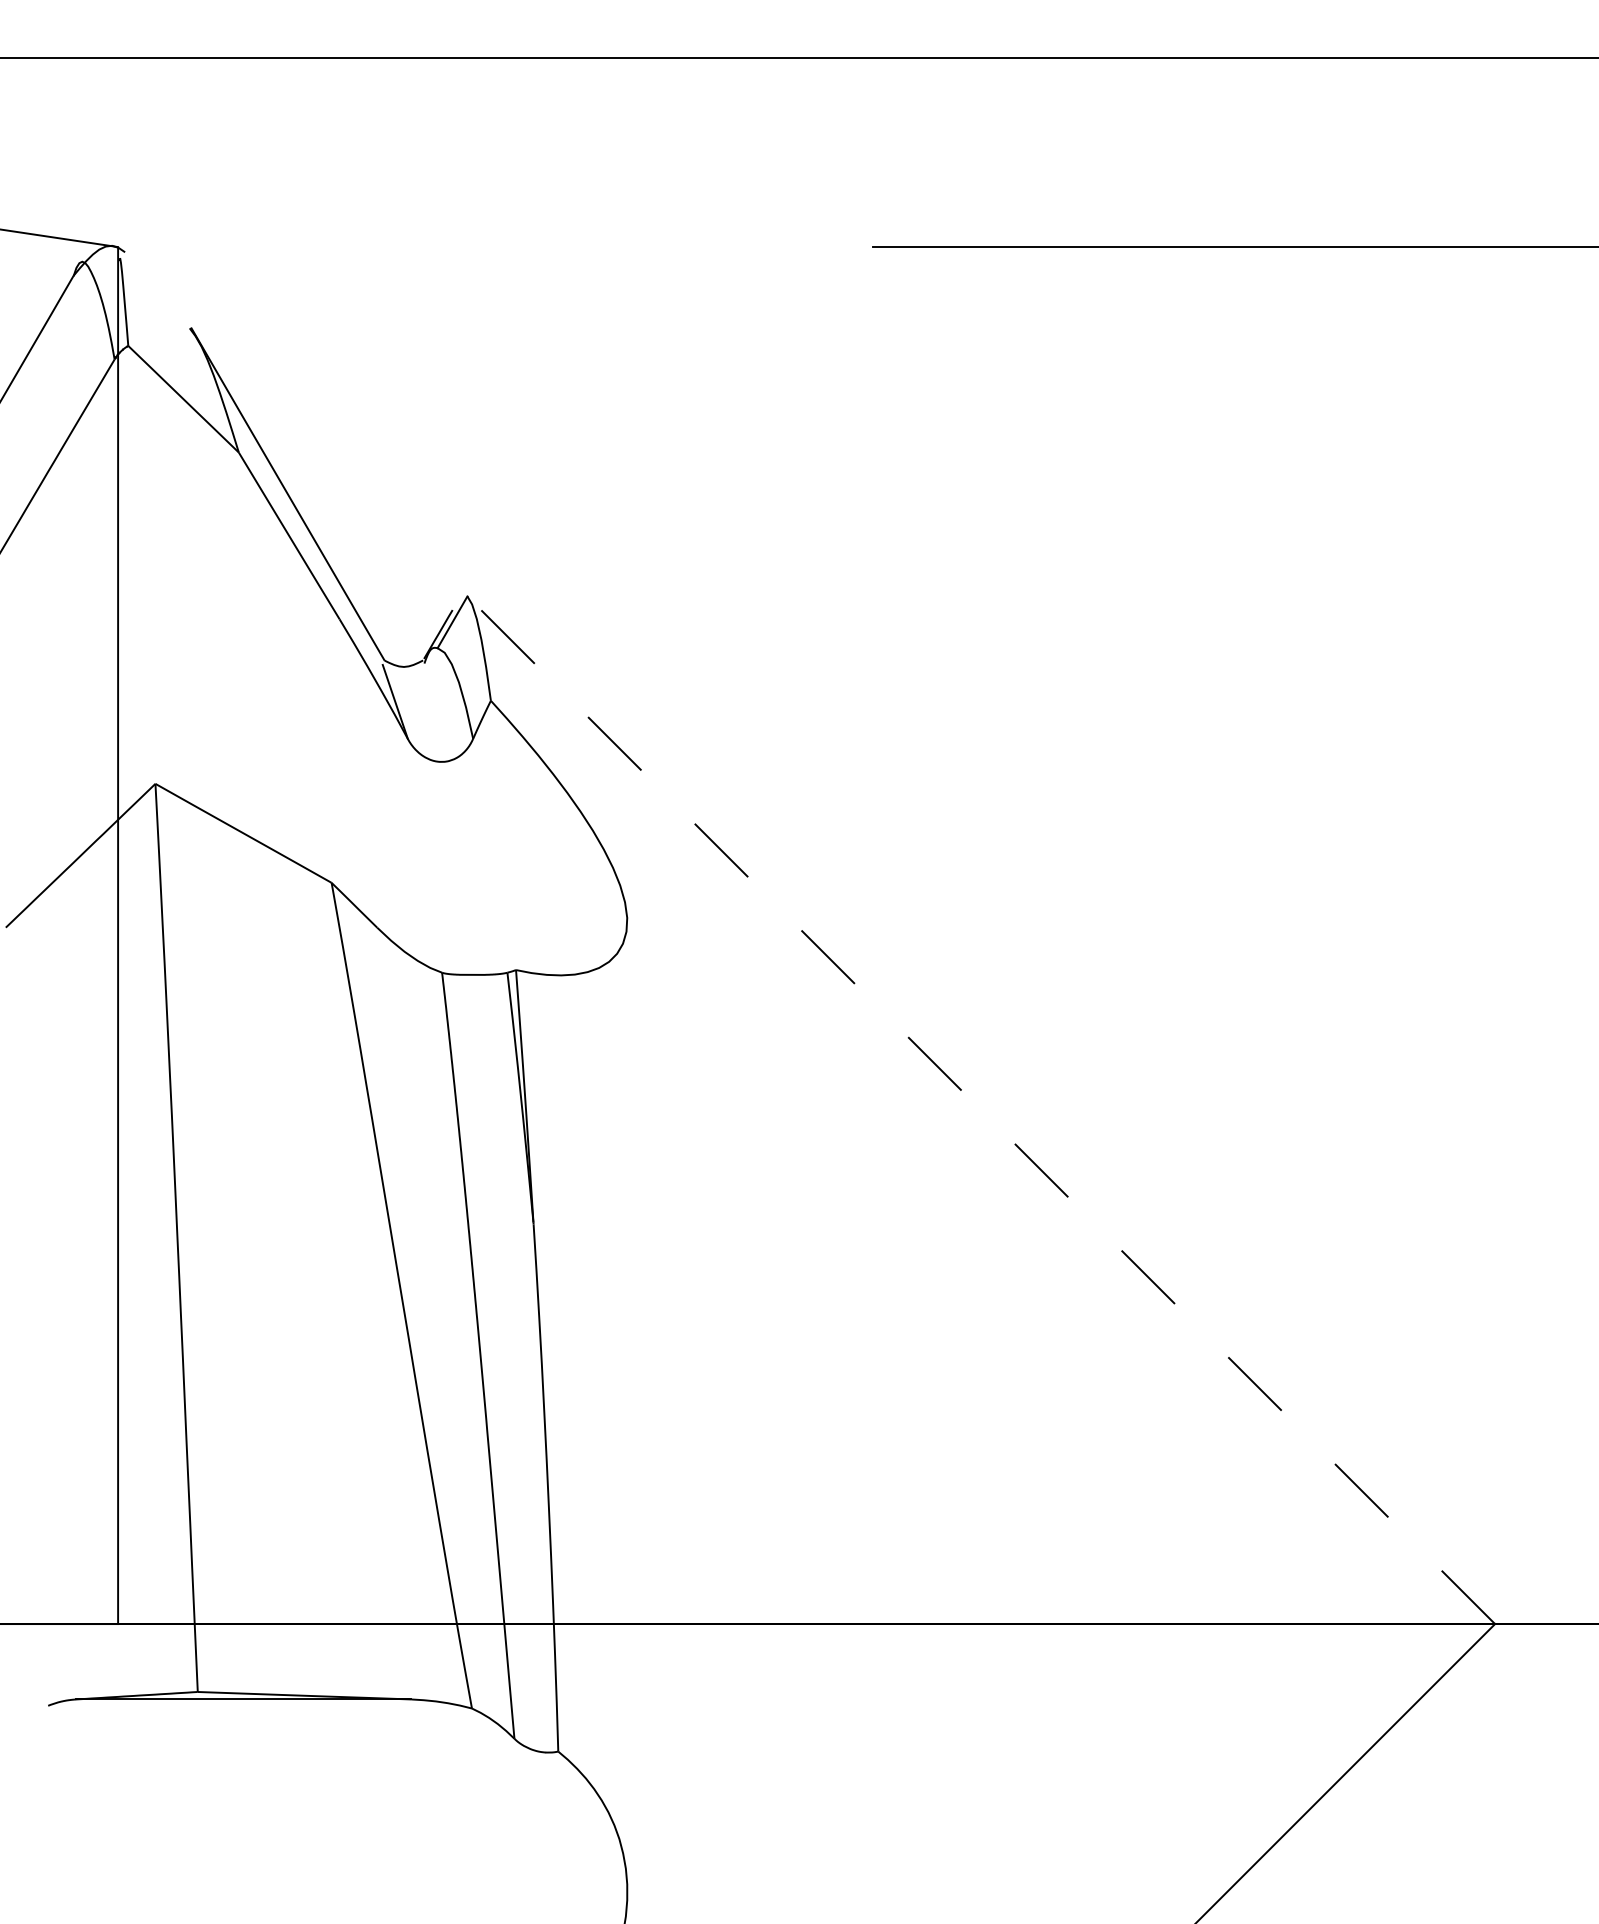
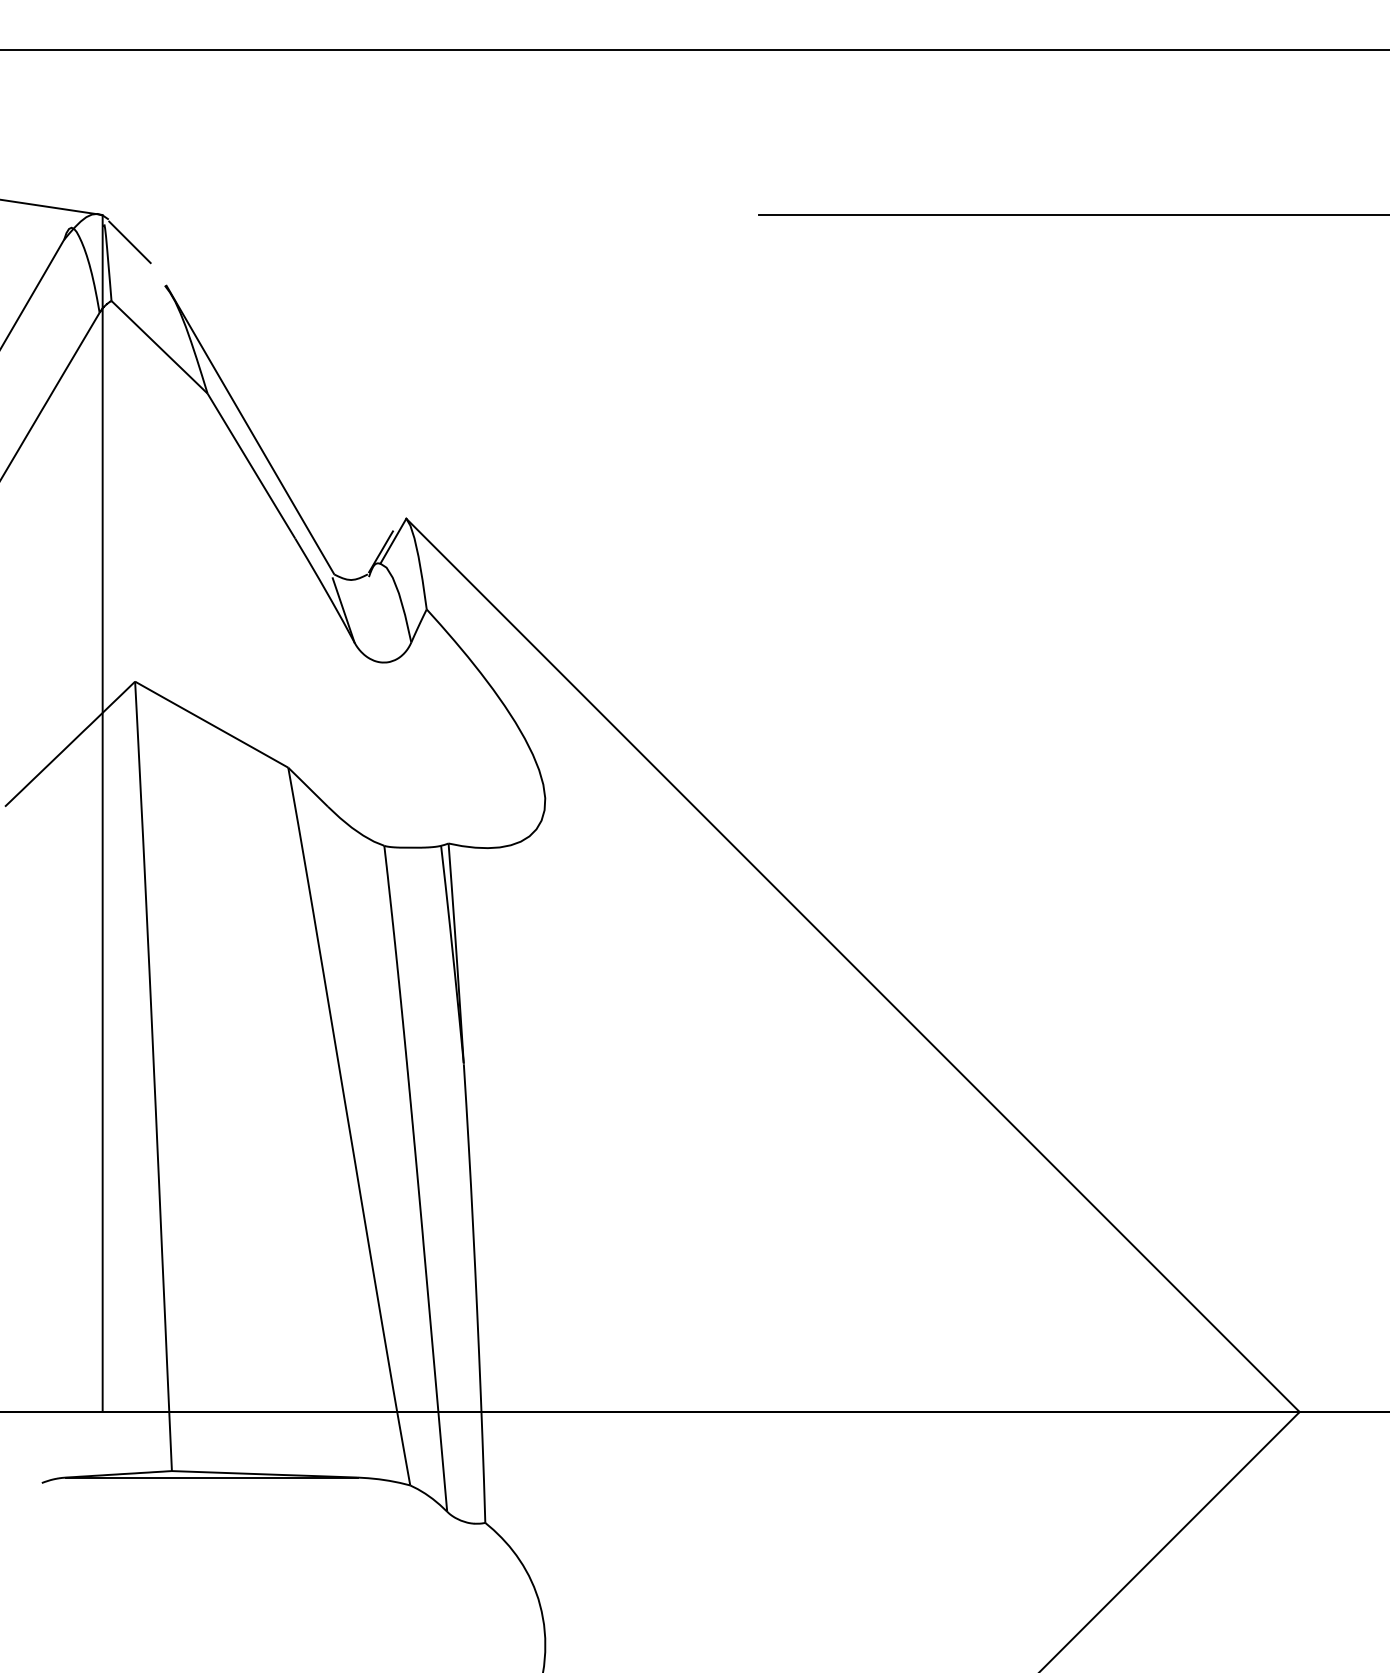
line: (149, 278) -> (129, 242), added
line: (981, 1110) -> (853, 965), dashed -> solid

